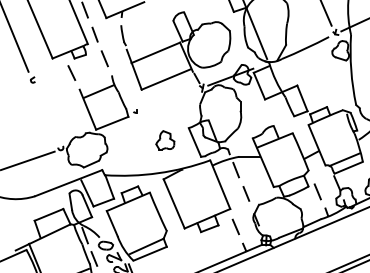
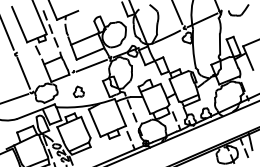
line: (168, 100) -> (91, 65), added
line: (46, 112) -> (23, 72), added
part: (164, 139) -> (78, 91), moved

